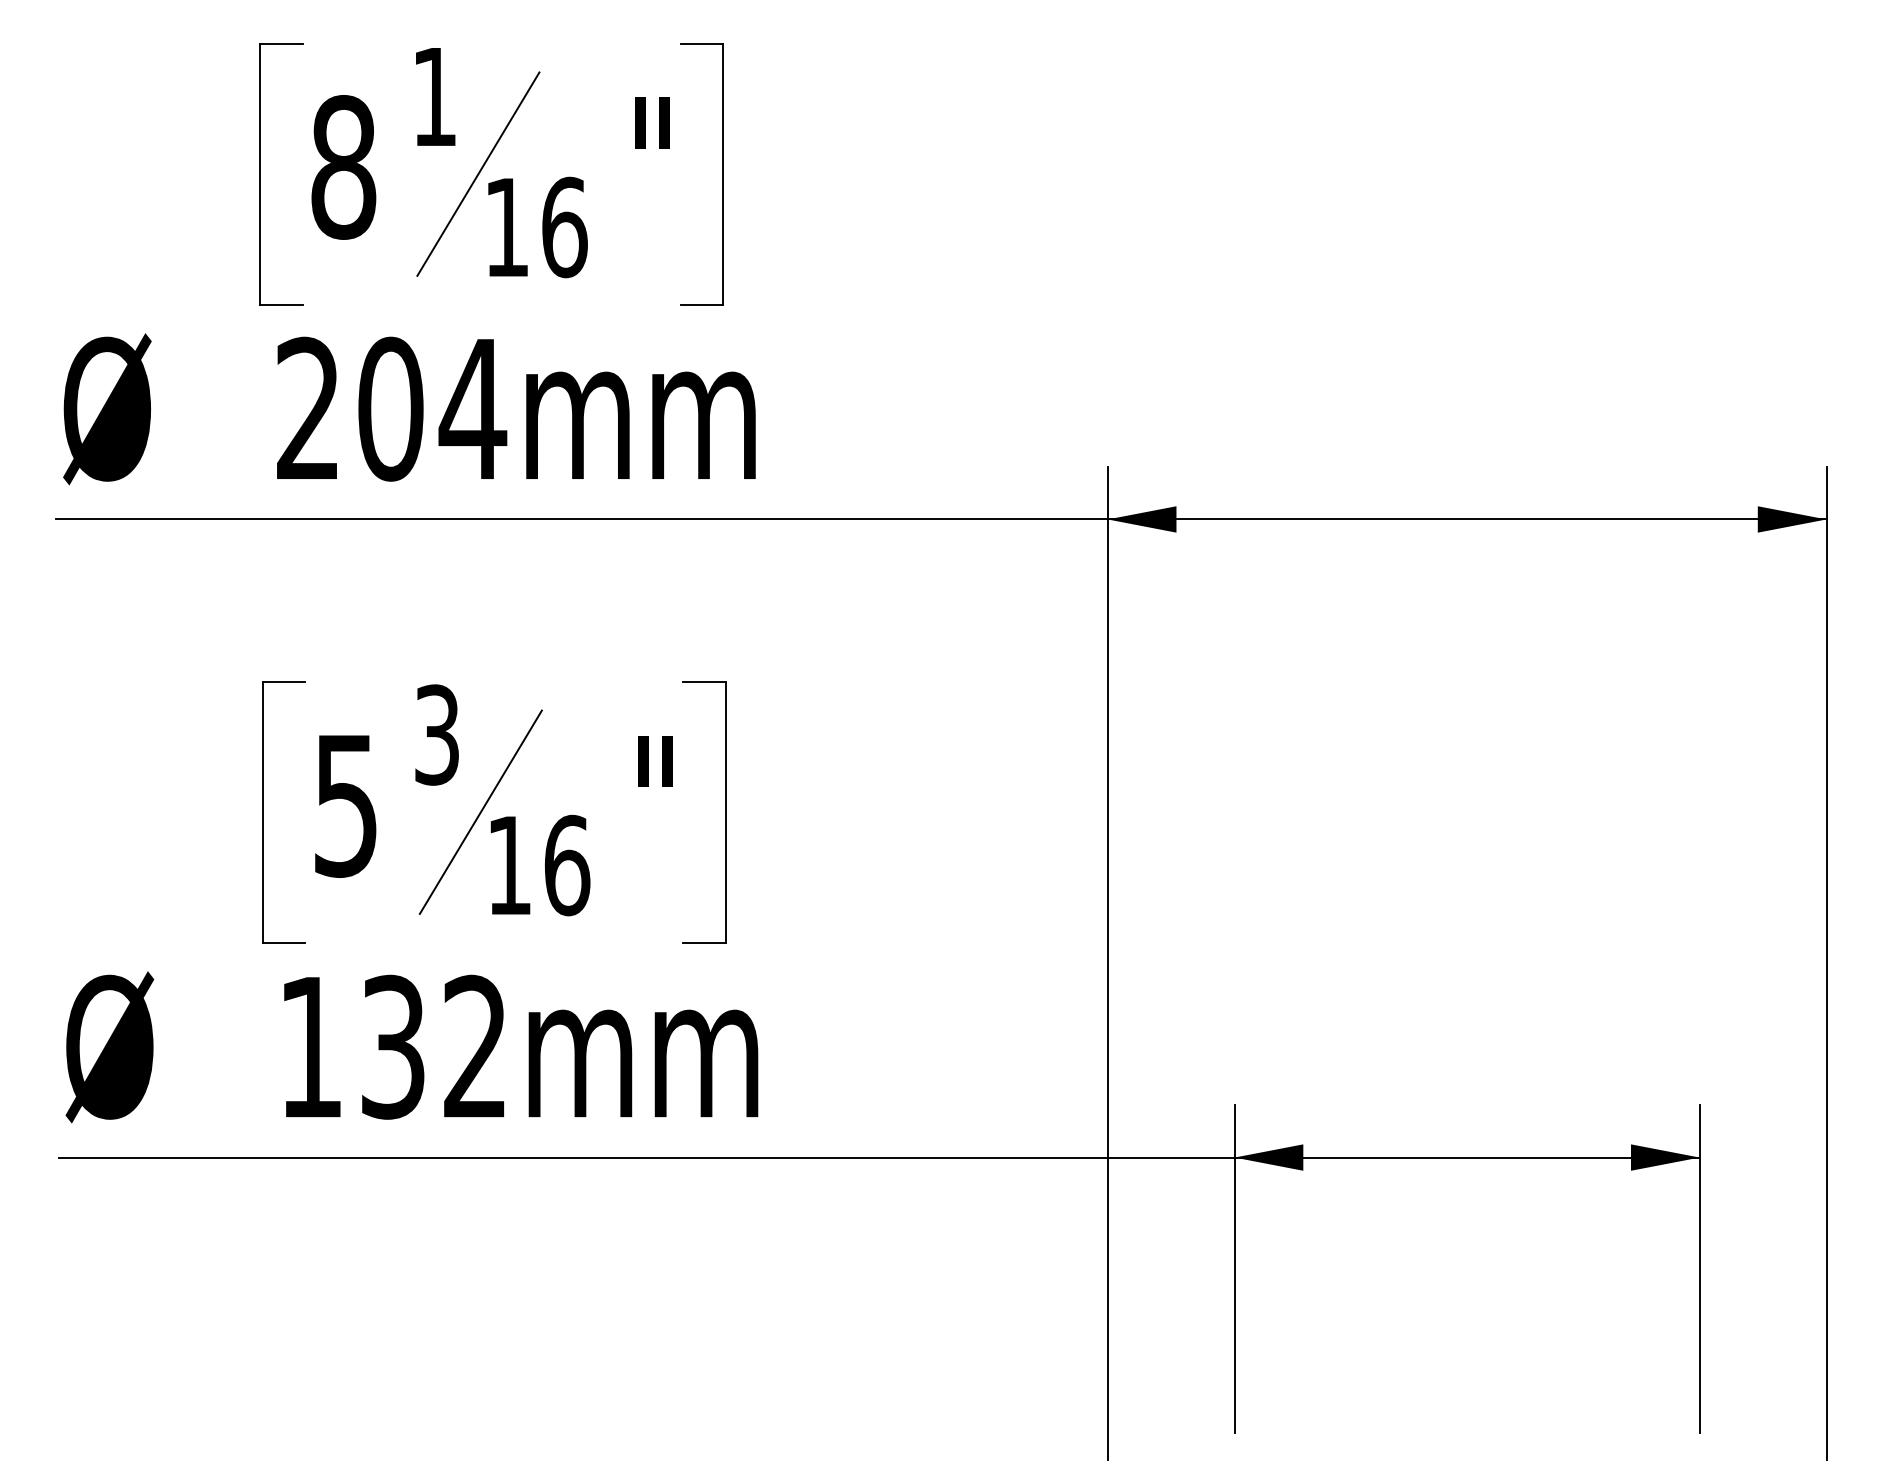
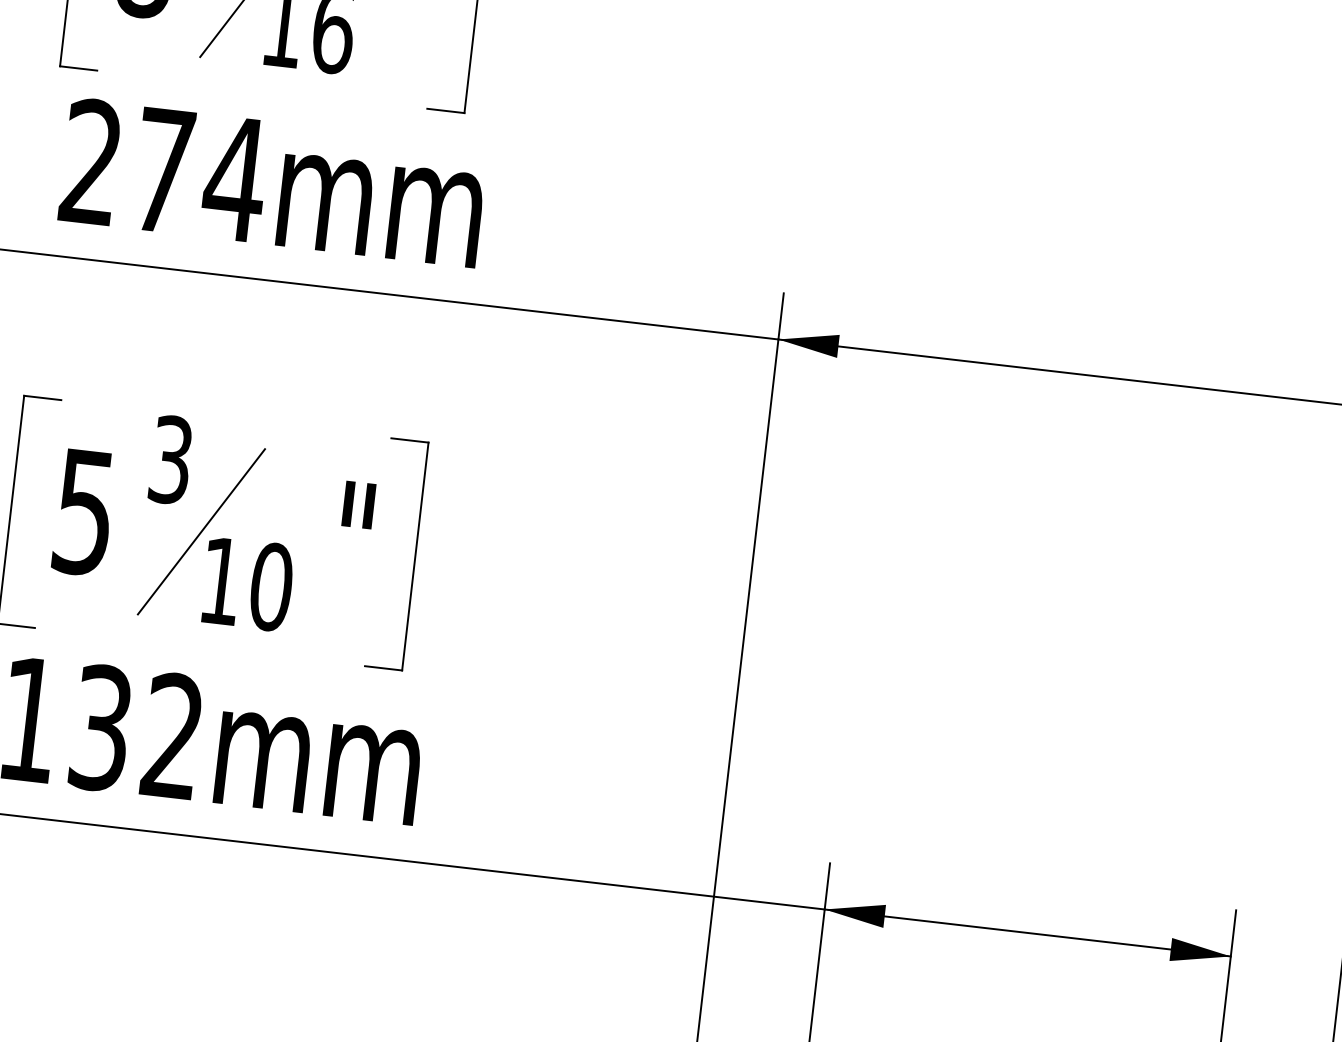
text: (390, 408) -> (163, 170), 204mm -> 274mm
text: (567, 865) -> (271, 587), 16 -> 10

